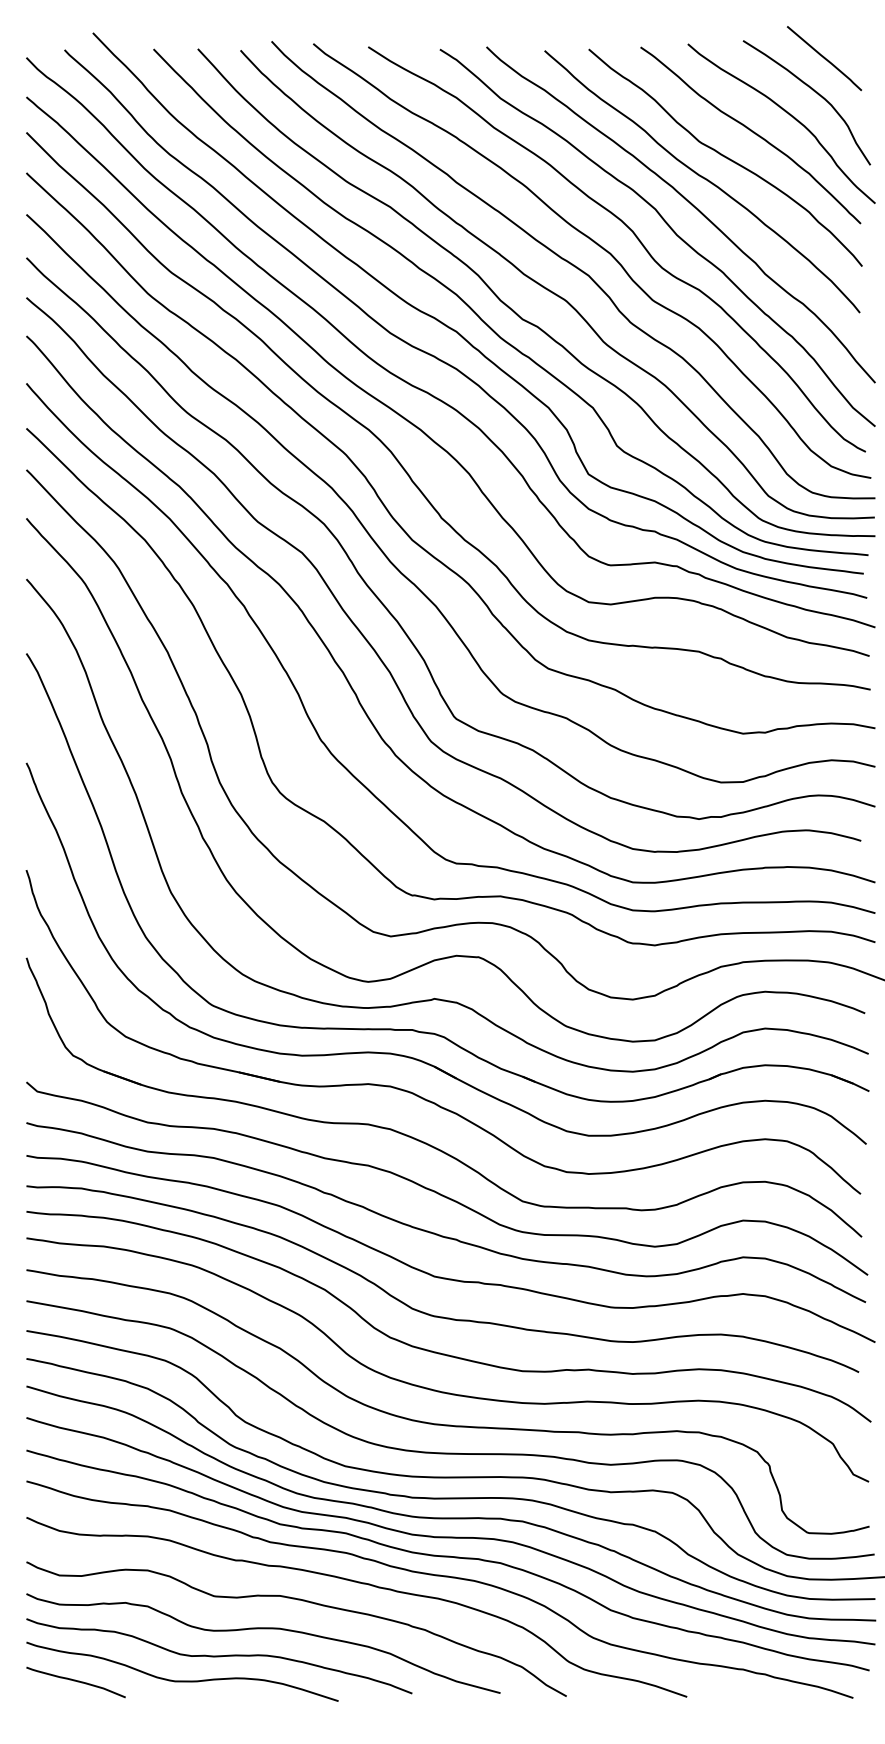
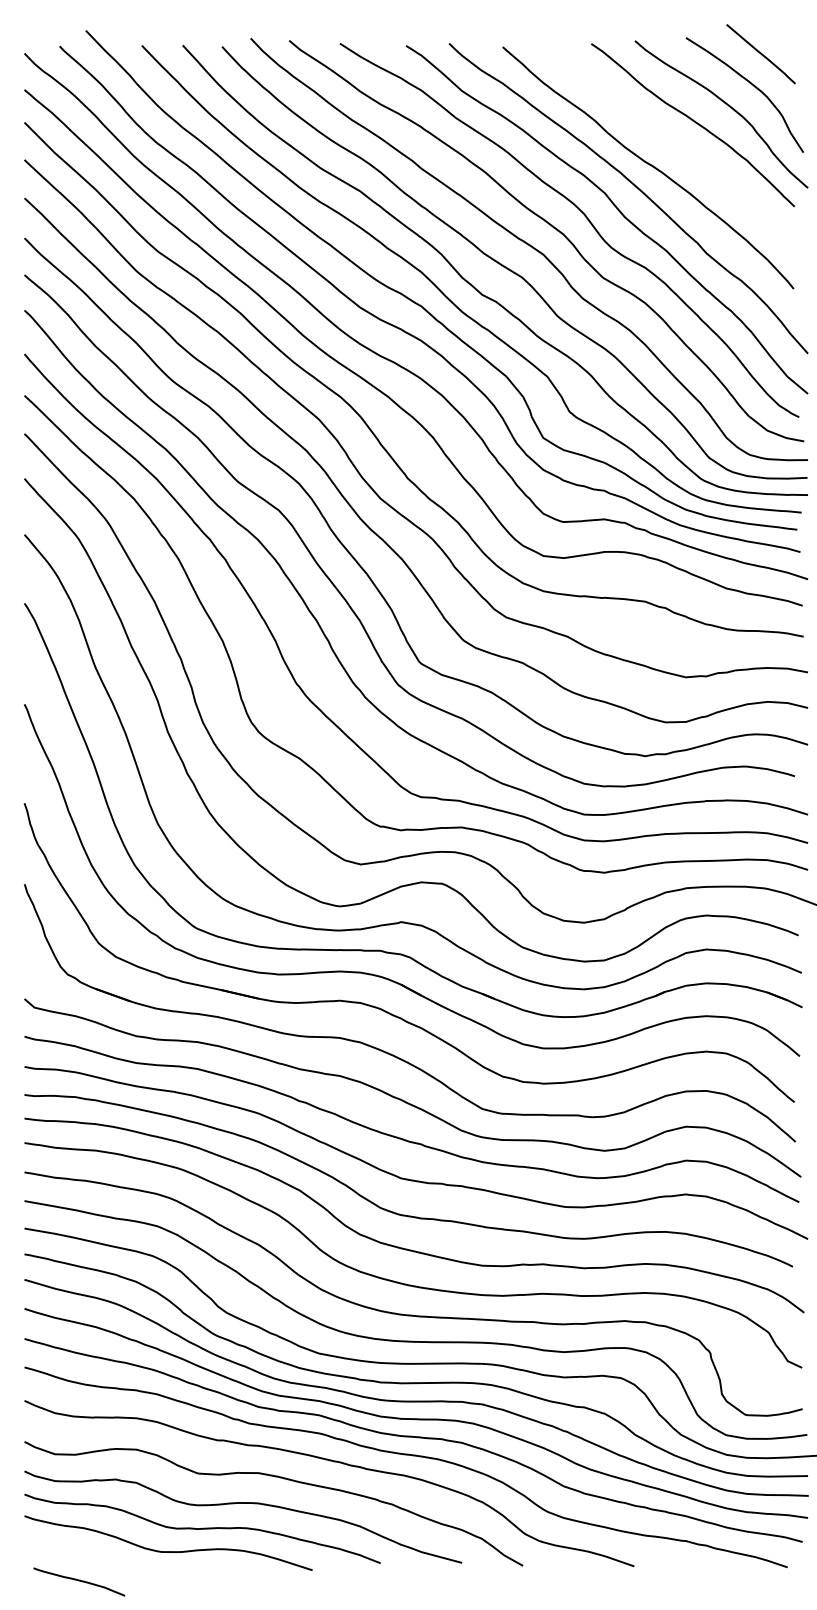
curve: (725, 157) -> (669, 145), removed
curve: (76, 1681) -> (79, 1581), moved

